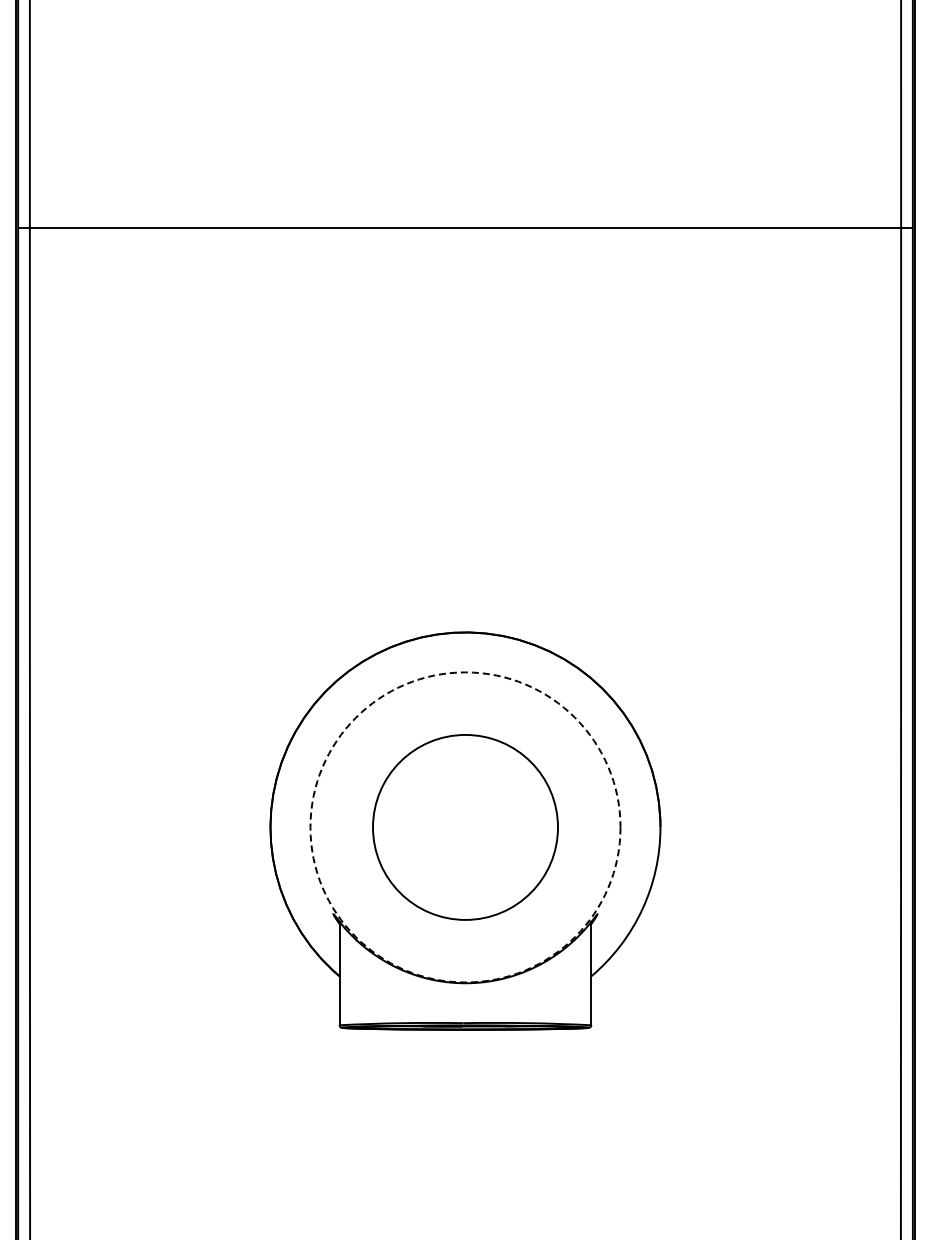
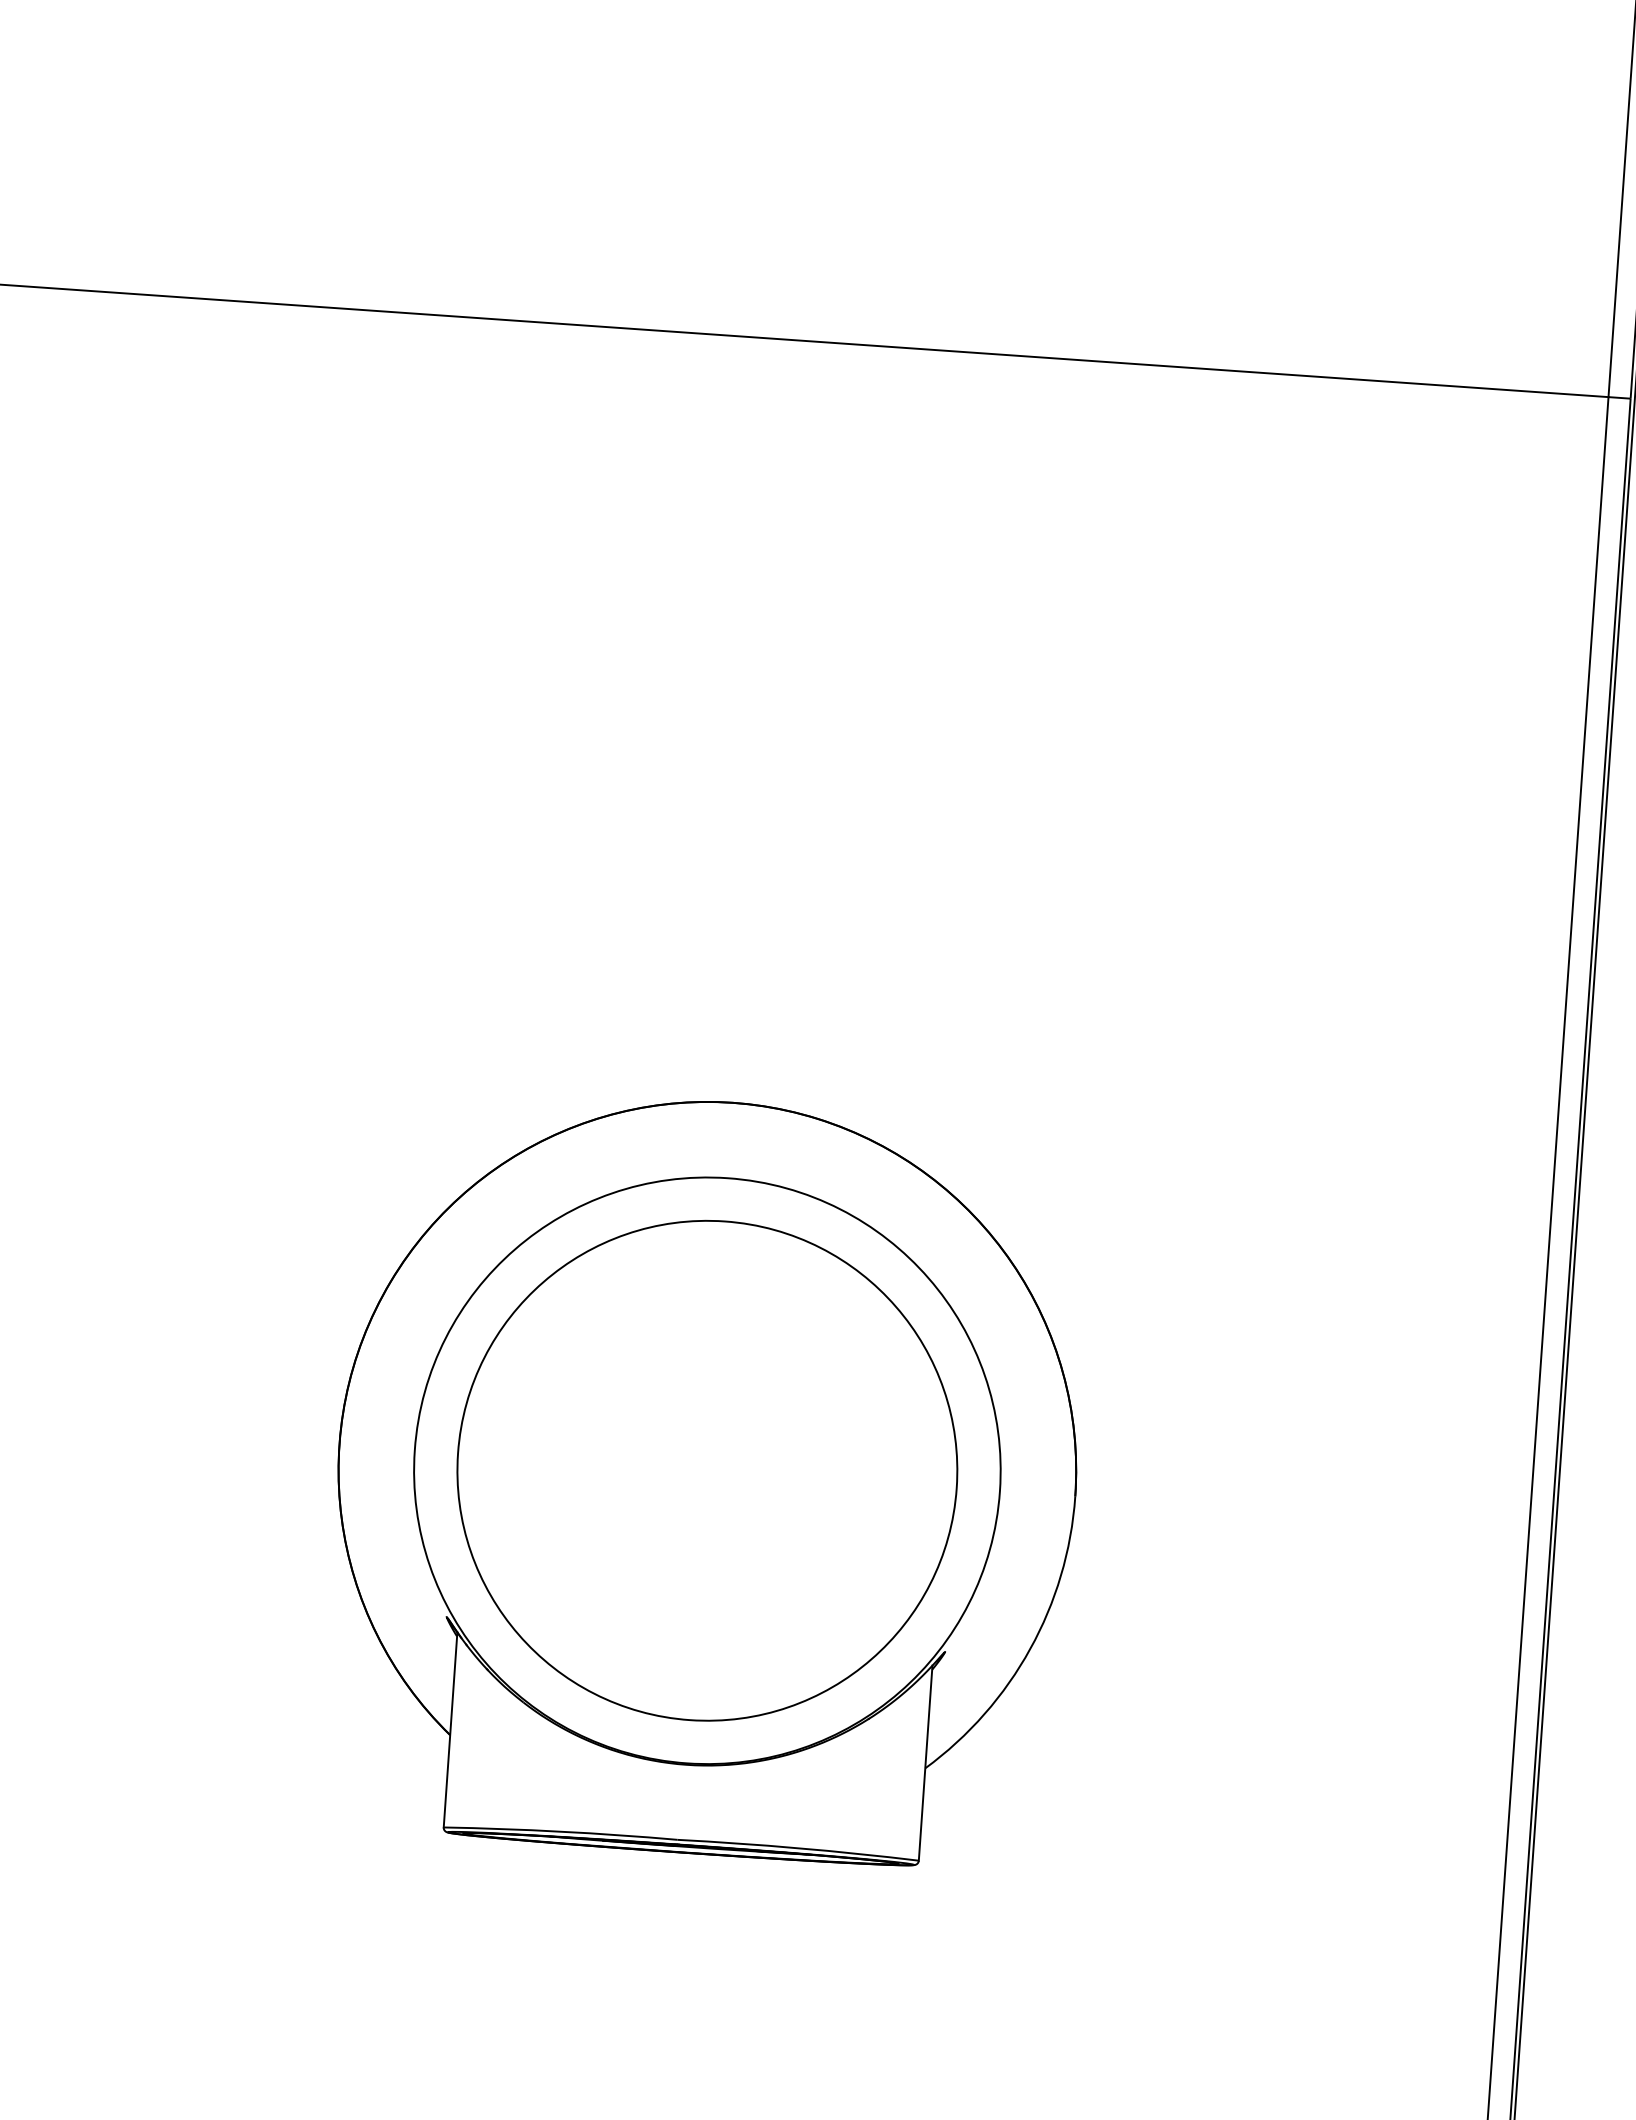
circle: (465, 827) -> (707, 1470), dashed -> solid
circle: (465, 827) -> (707, 1470), size x1.43

